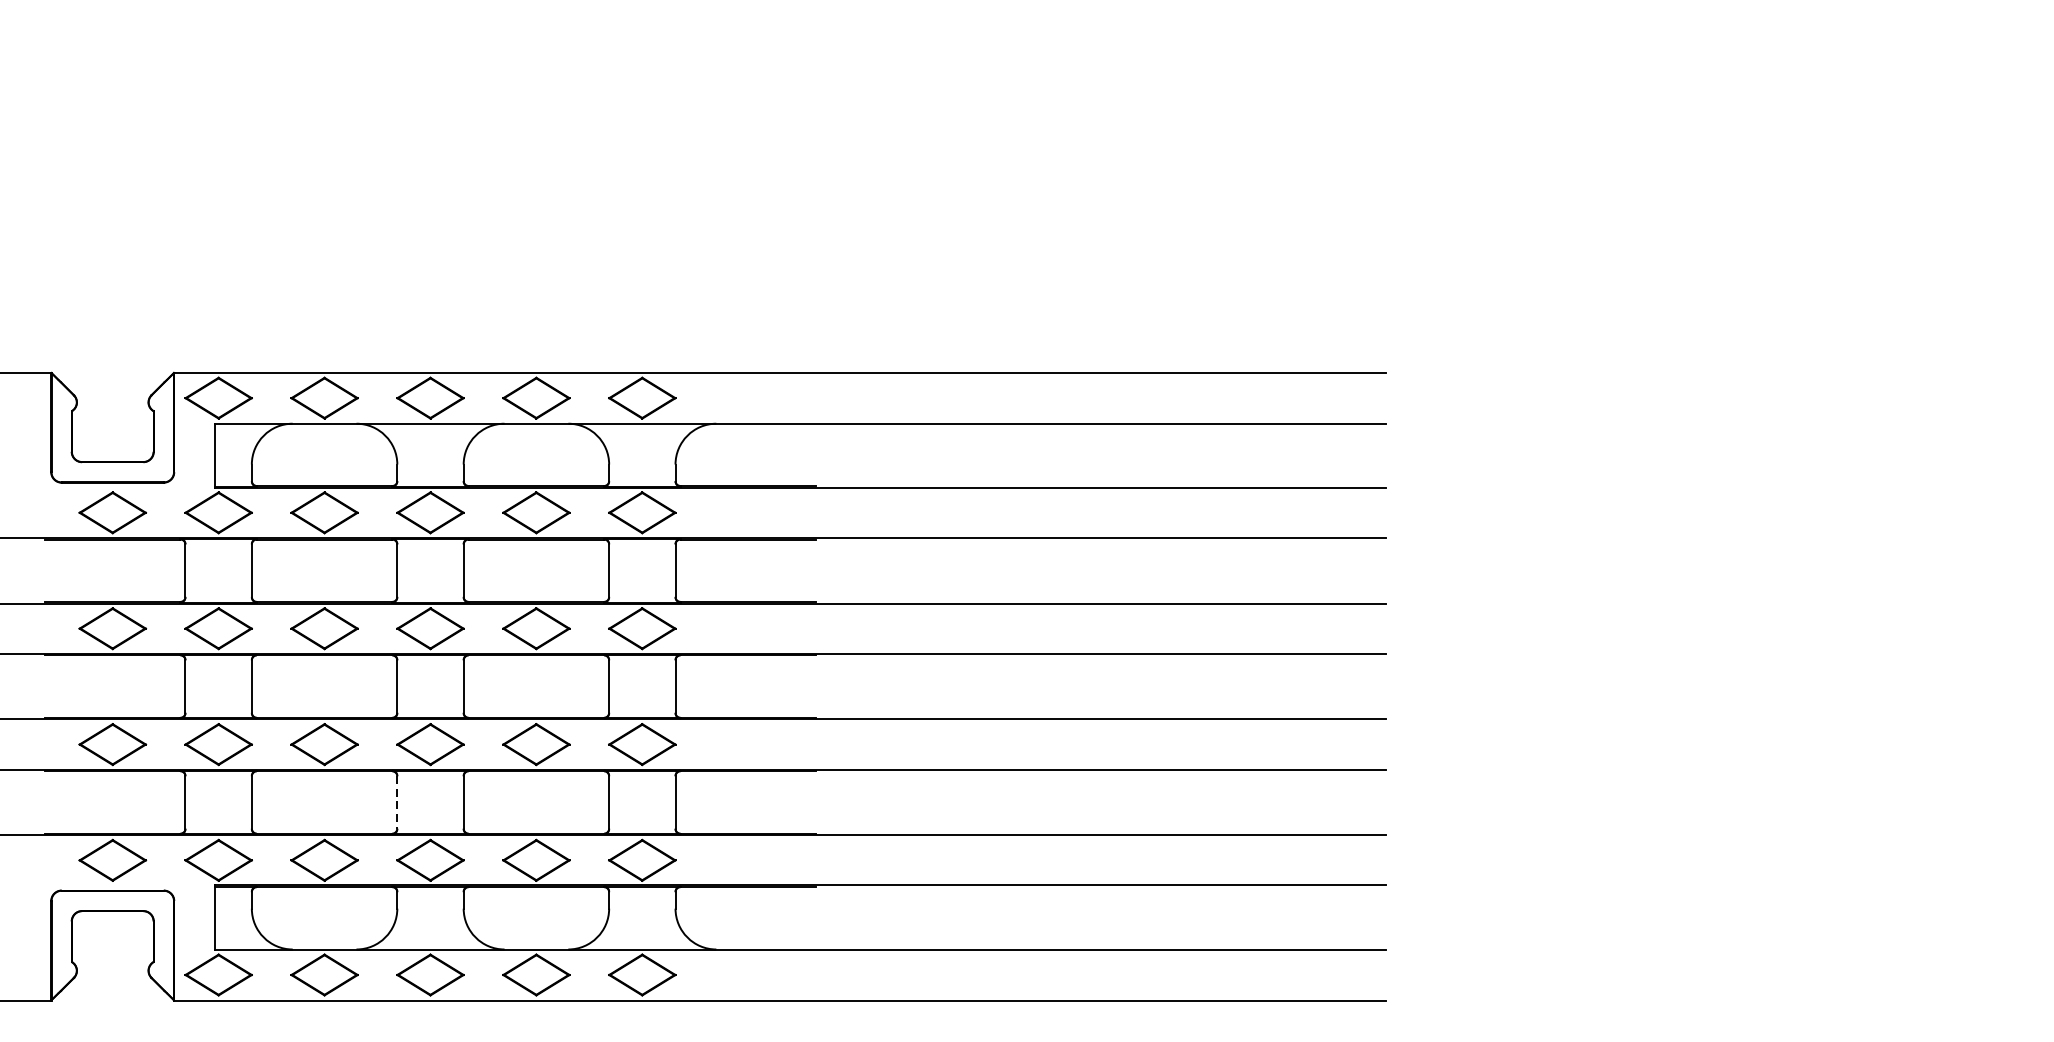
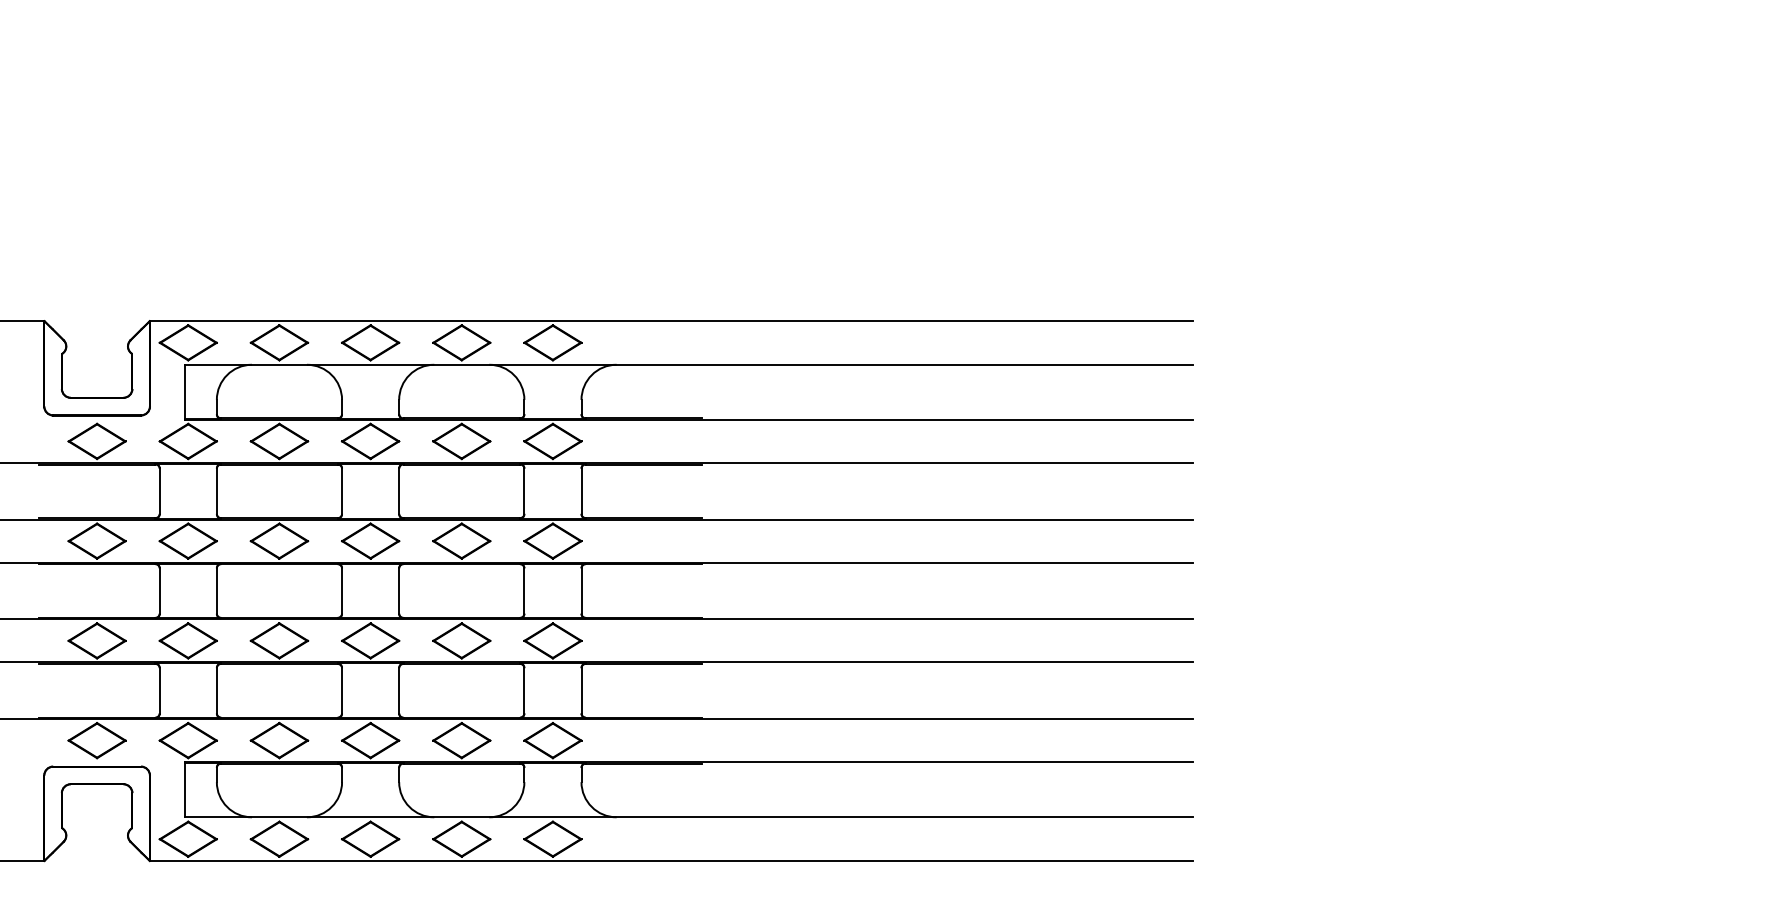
line: (397, 802) -> (342, 690), dashed -> solid

